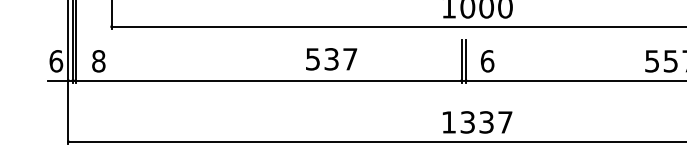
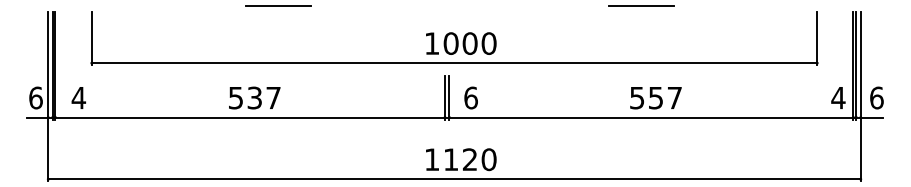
text: (331, 58) -> (254, 97), moved
text: (98, 60) -> (78, 97), 8 -> 4
text: (486, 122) -> (470, 159), 1337 -> 1120

